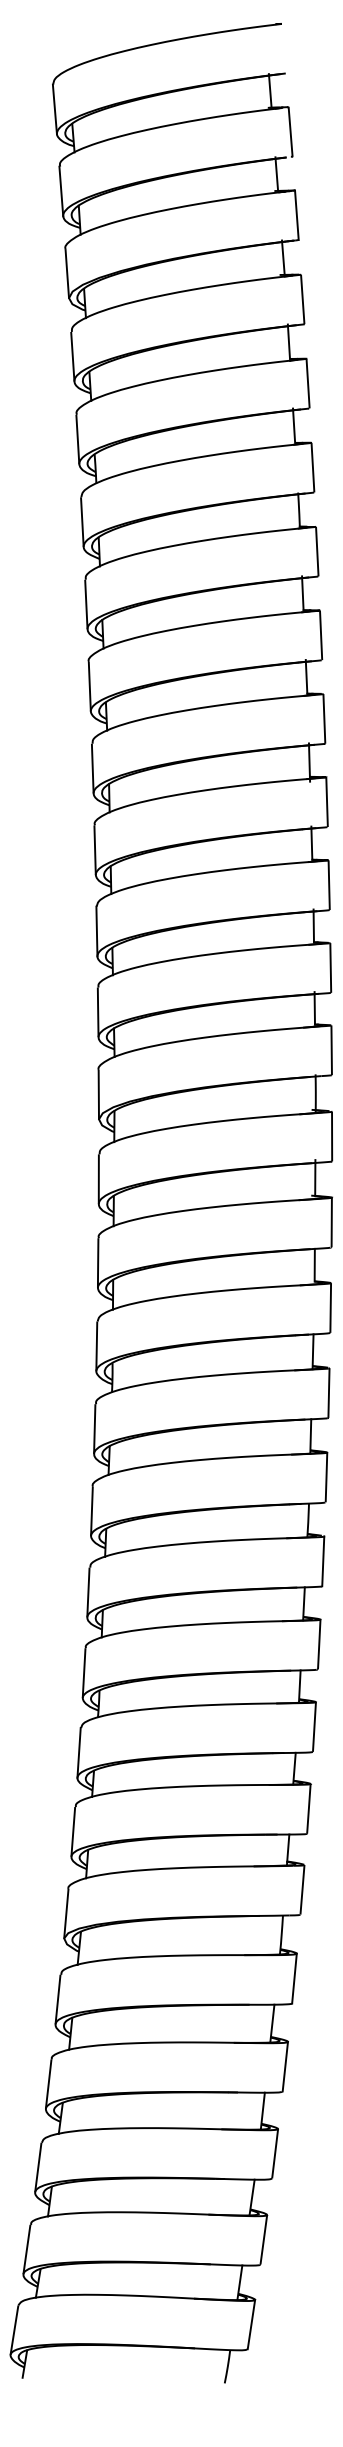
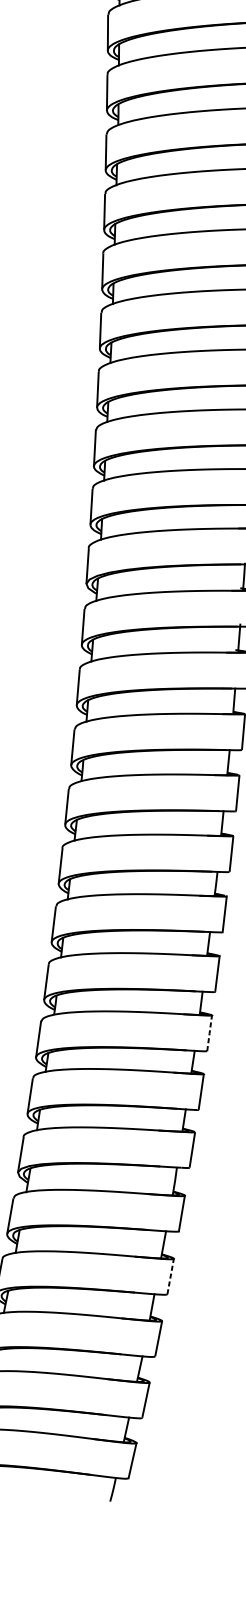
line: (314, 1727) -> (209, 1033), solid -> dashed
line: (285, 2066) -> (170, 1276), solid -> dashed

